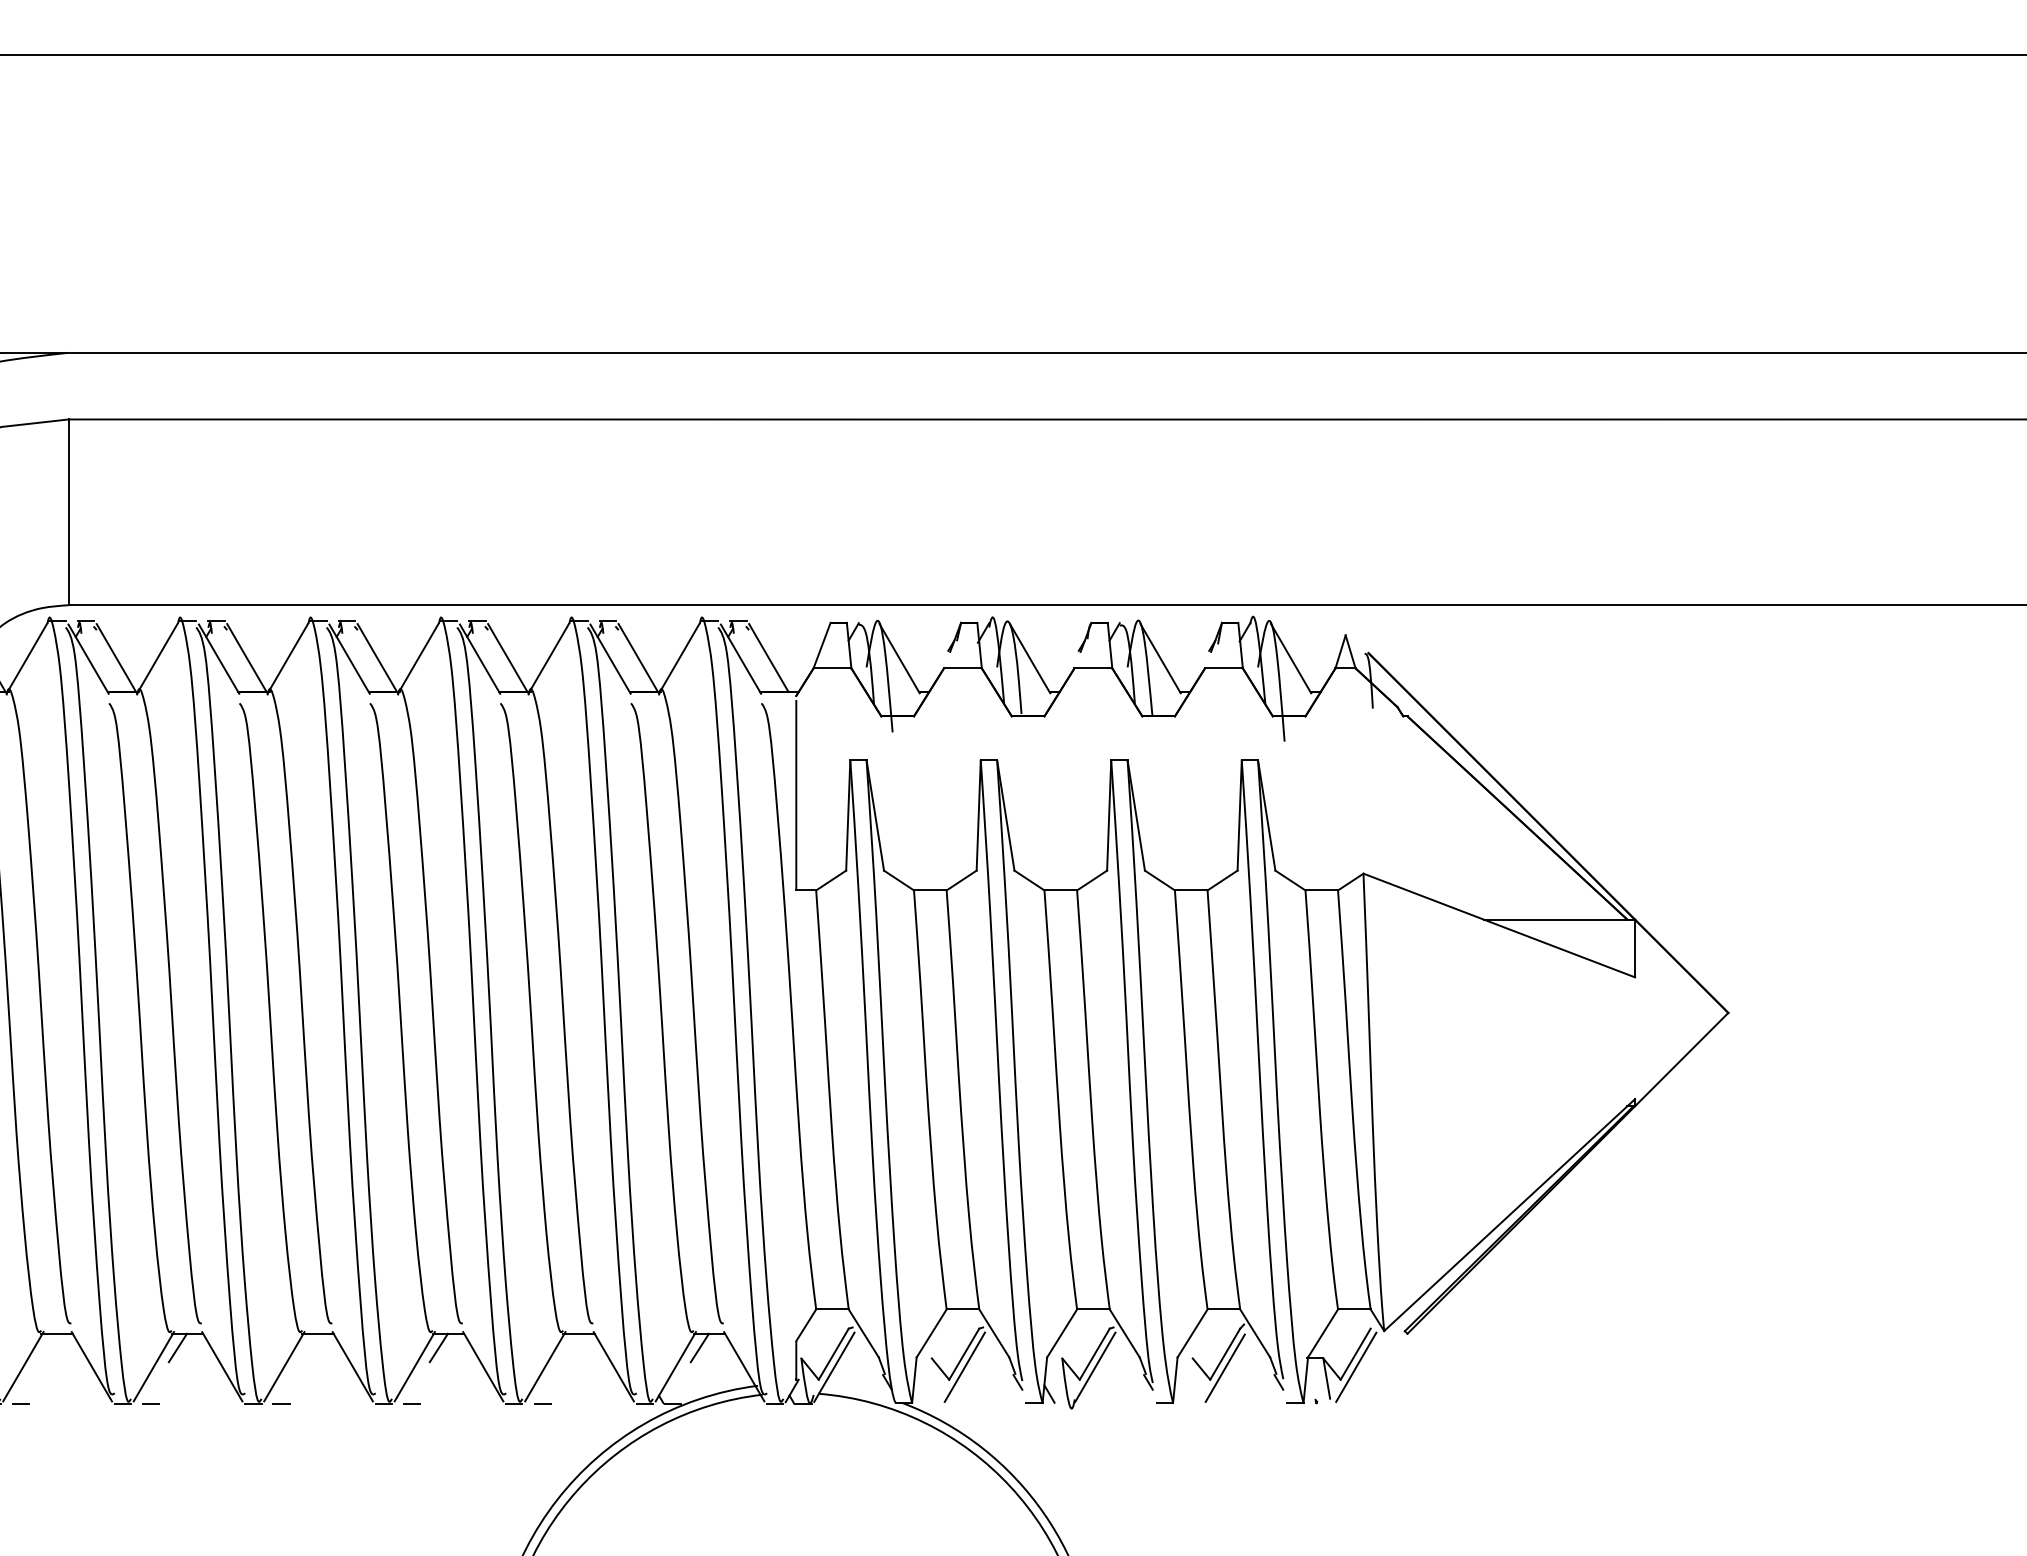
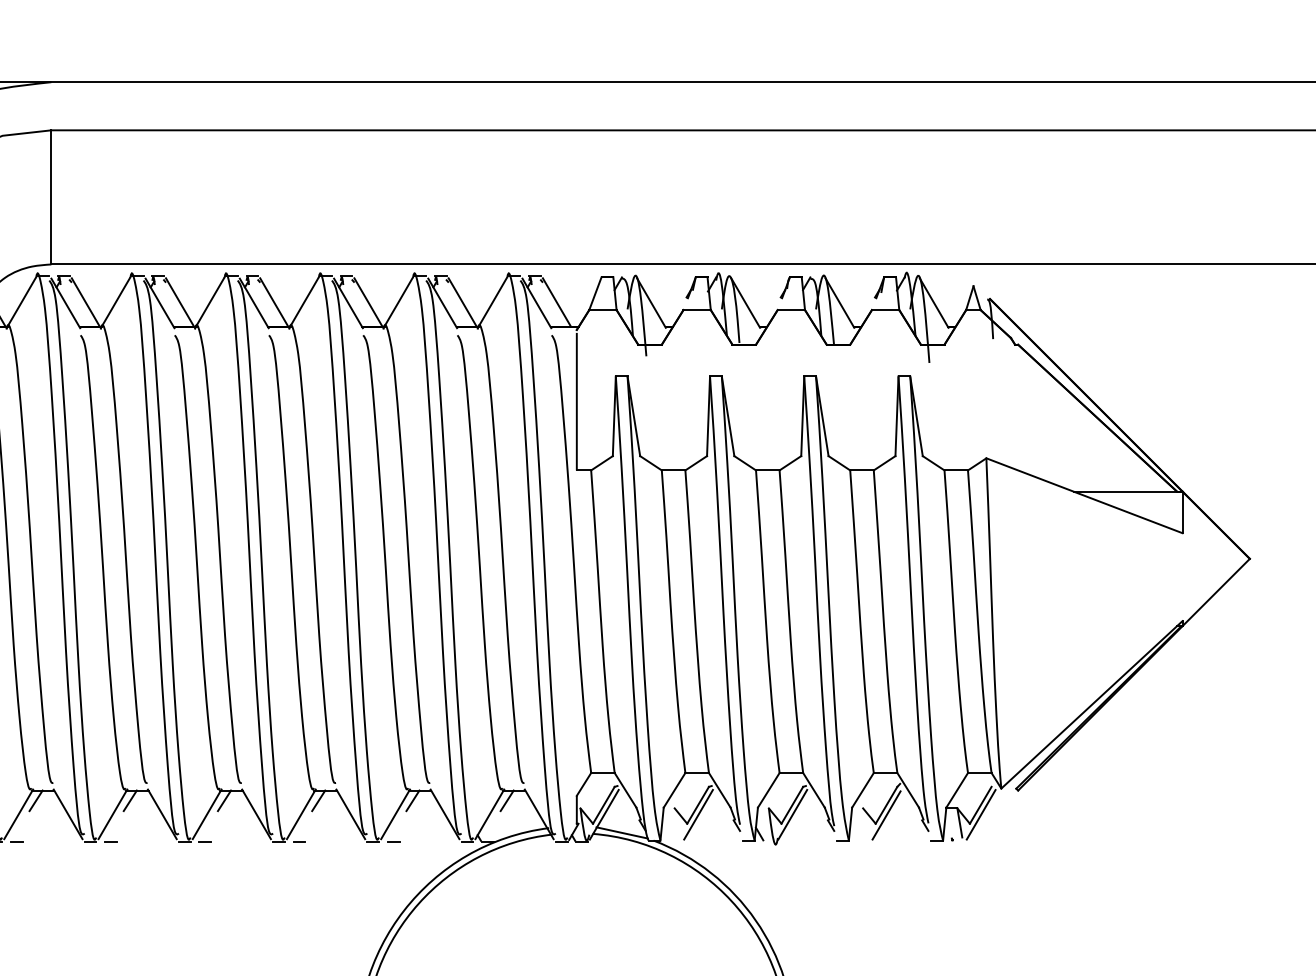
line: (47, 1347) -> (36, 800), added
line: (308, 1347) -> (224, 800), added
line: (569, 1347) -> (413, 800), added
line: (858, 1392) -> (621, 832), added

